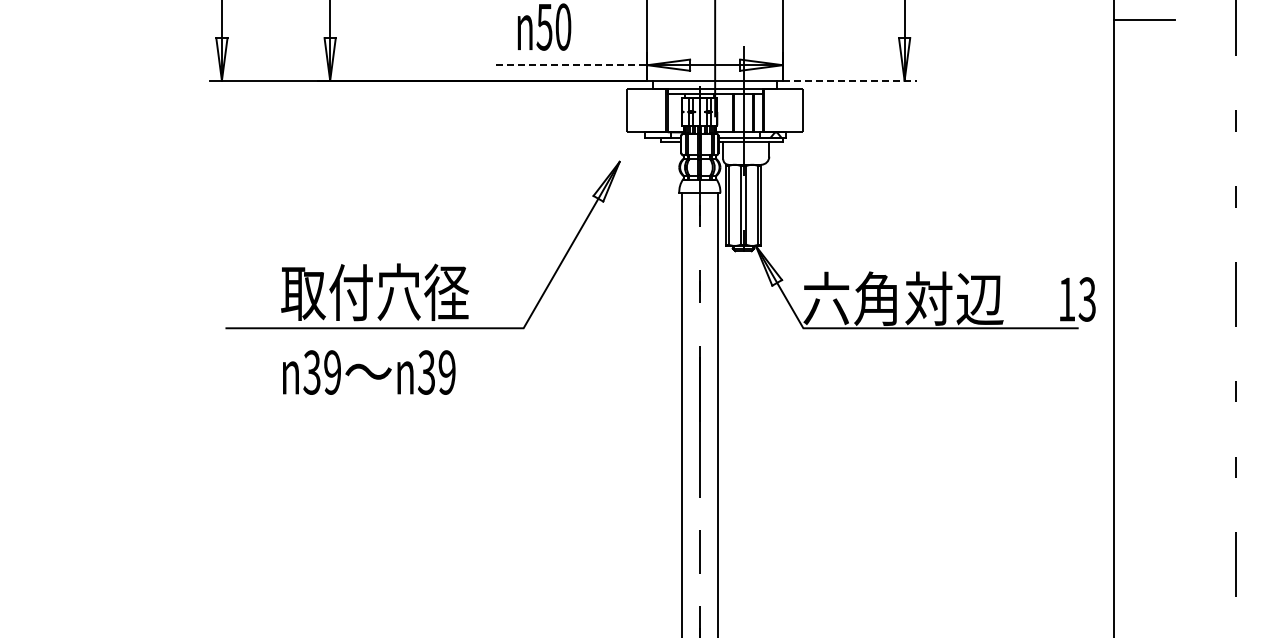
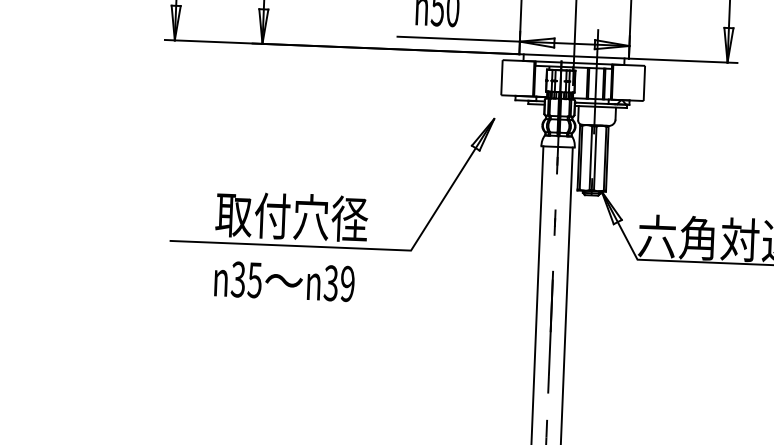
line: (571, 65) -> (458, 39), dashed -> solid
line: (849, 80) -> (682, 60), dashed -> solid
text: (331, 372) -> (254, 280), n39 -> n35

